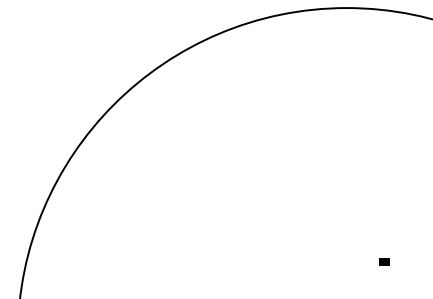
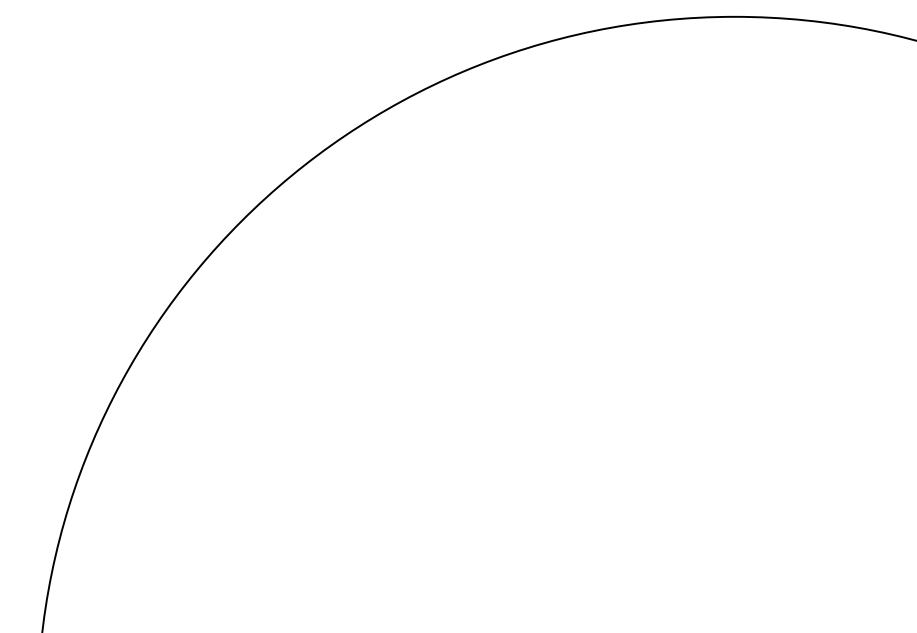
part: (384, 261) -> (814, 553), removed

